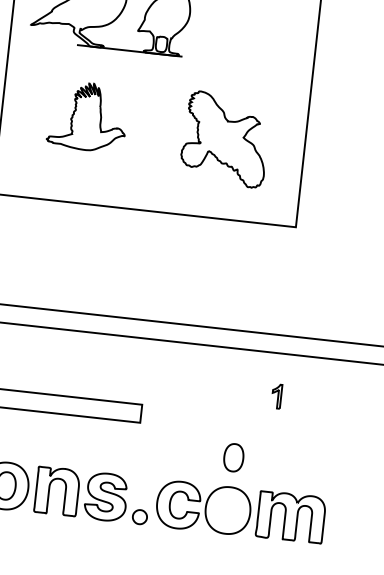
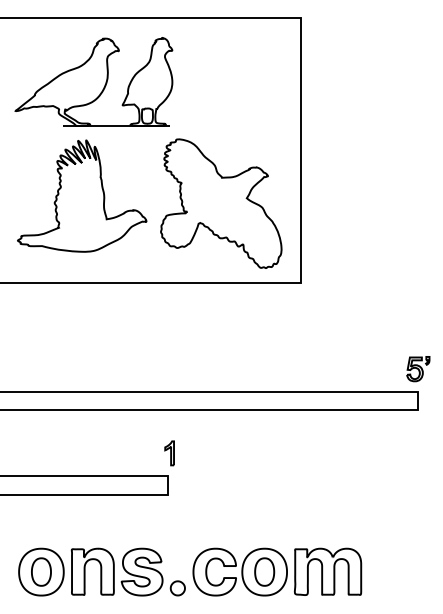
part: (88, 116) -> (82, 195), size x1.67
part: (225, 139) -> (221, 203), size x1.43
part: (276, 396) -> (169, 453), moved
part: (233, 457) -> (264, 571), moved

